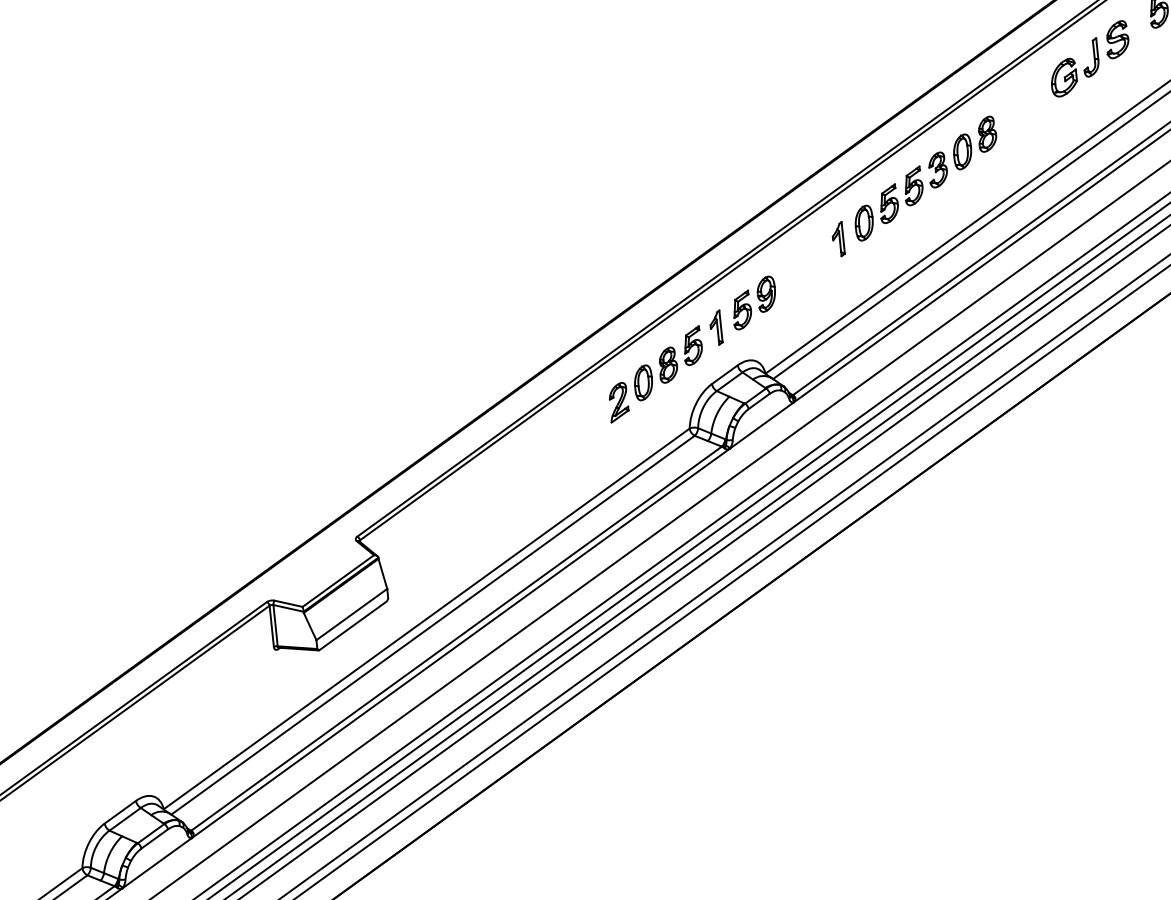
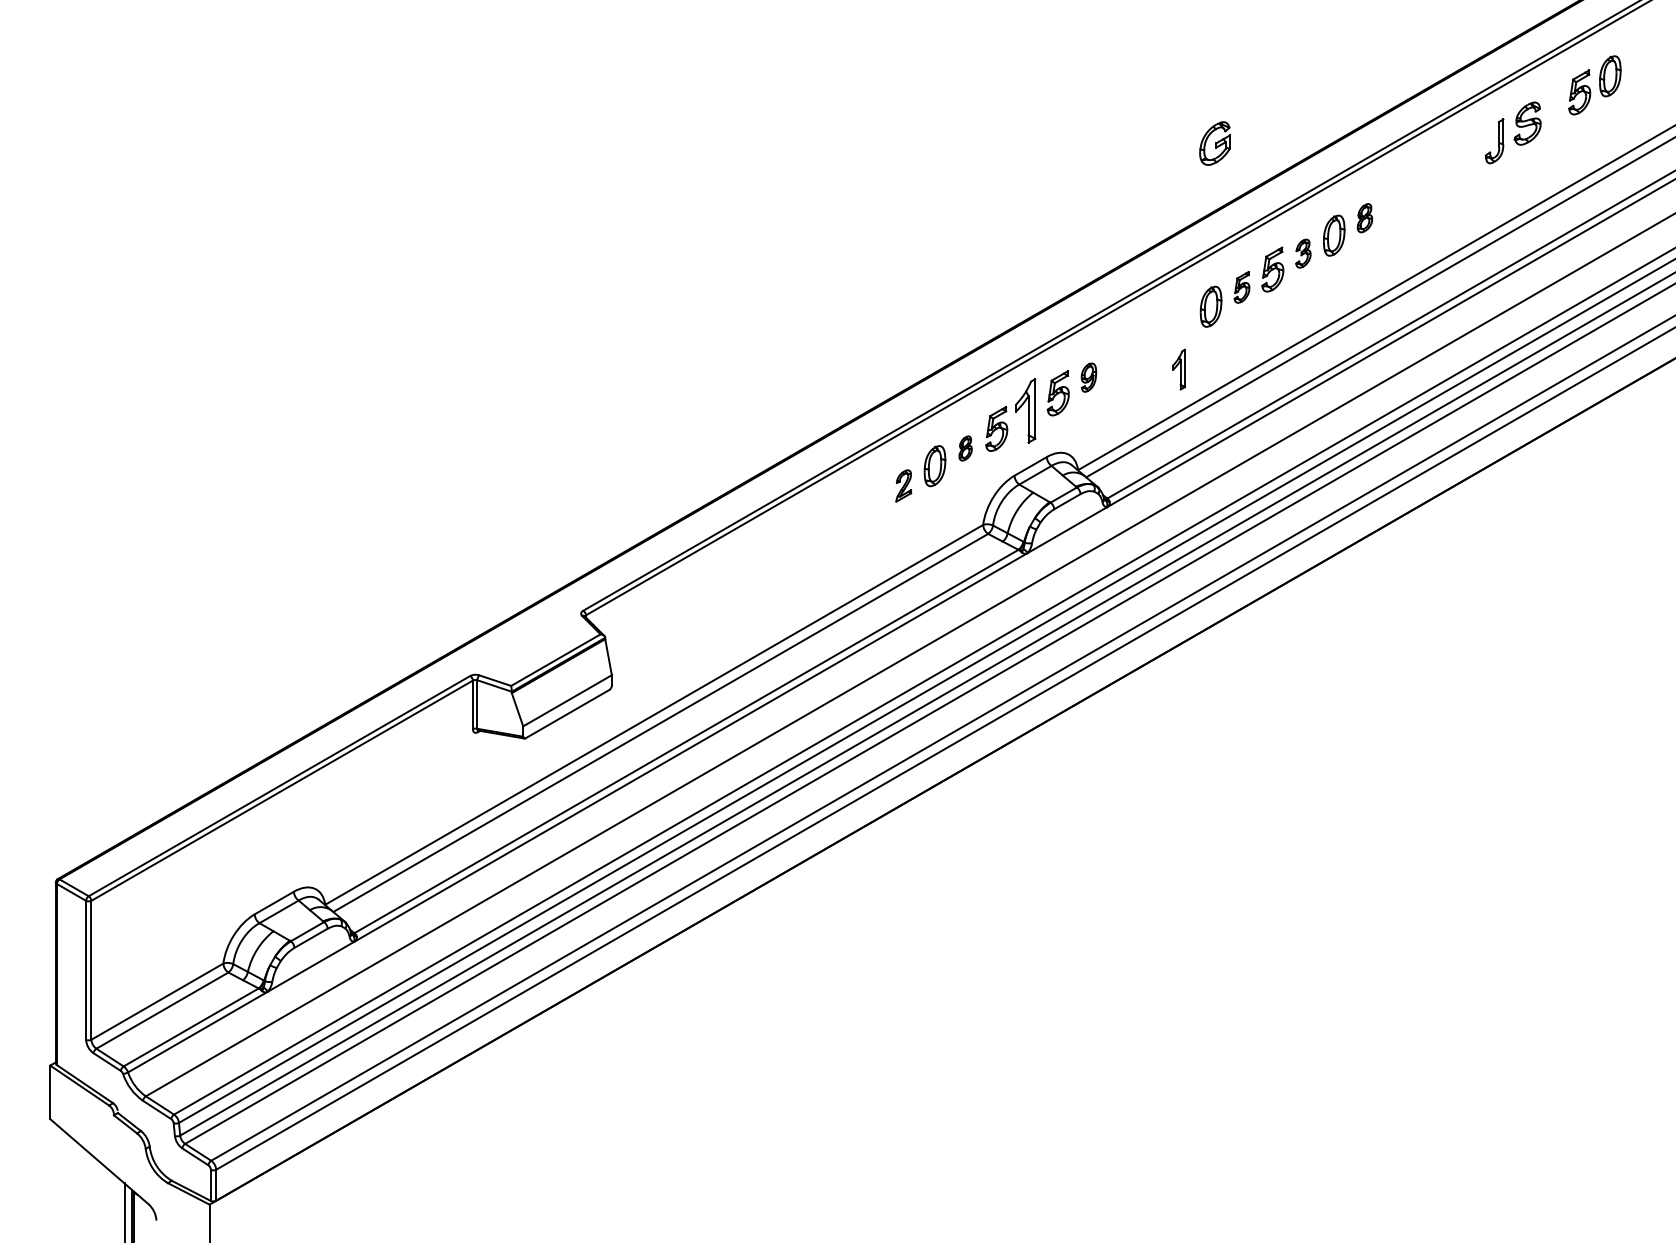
part: (1063, 77) -> (1214, 143), moved
part: (986, 134) -> (1364, 218), size x0.7
part: (938, 169) -> (1303, 253), size x0.7
part: (888, 204) -> (1241, 287), size x0.7
part: (837, 239) -> (1178, 369), moved
part: (766, 294) -> (1088, 377), size x0.7
part: (716, 327) -> (1026, 410), size x1.6
part: (667, 365) -> (965, 448), size x0.6
part: (618, 402) -> (903, 485), size x0.7

